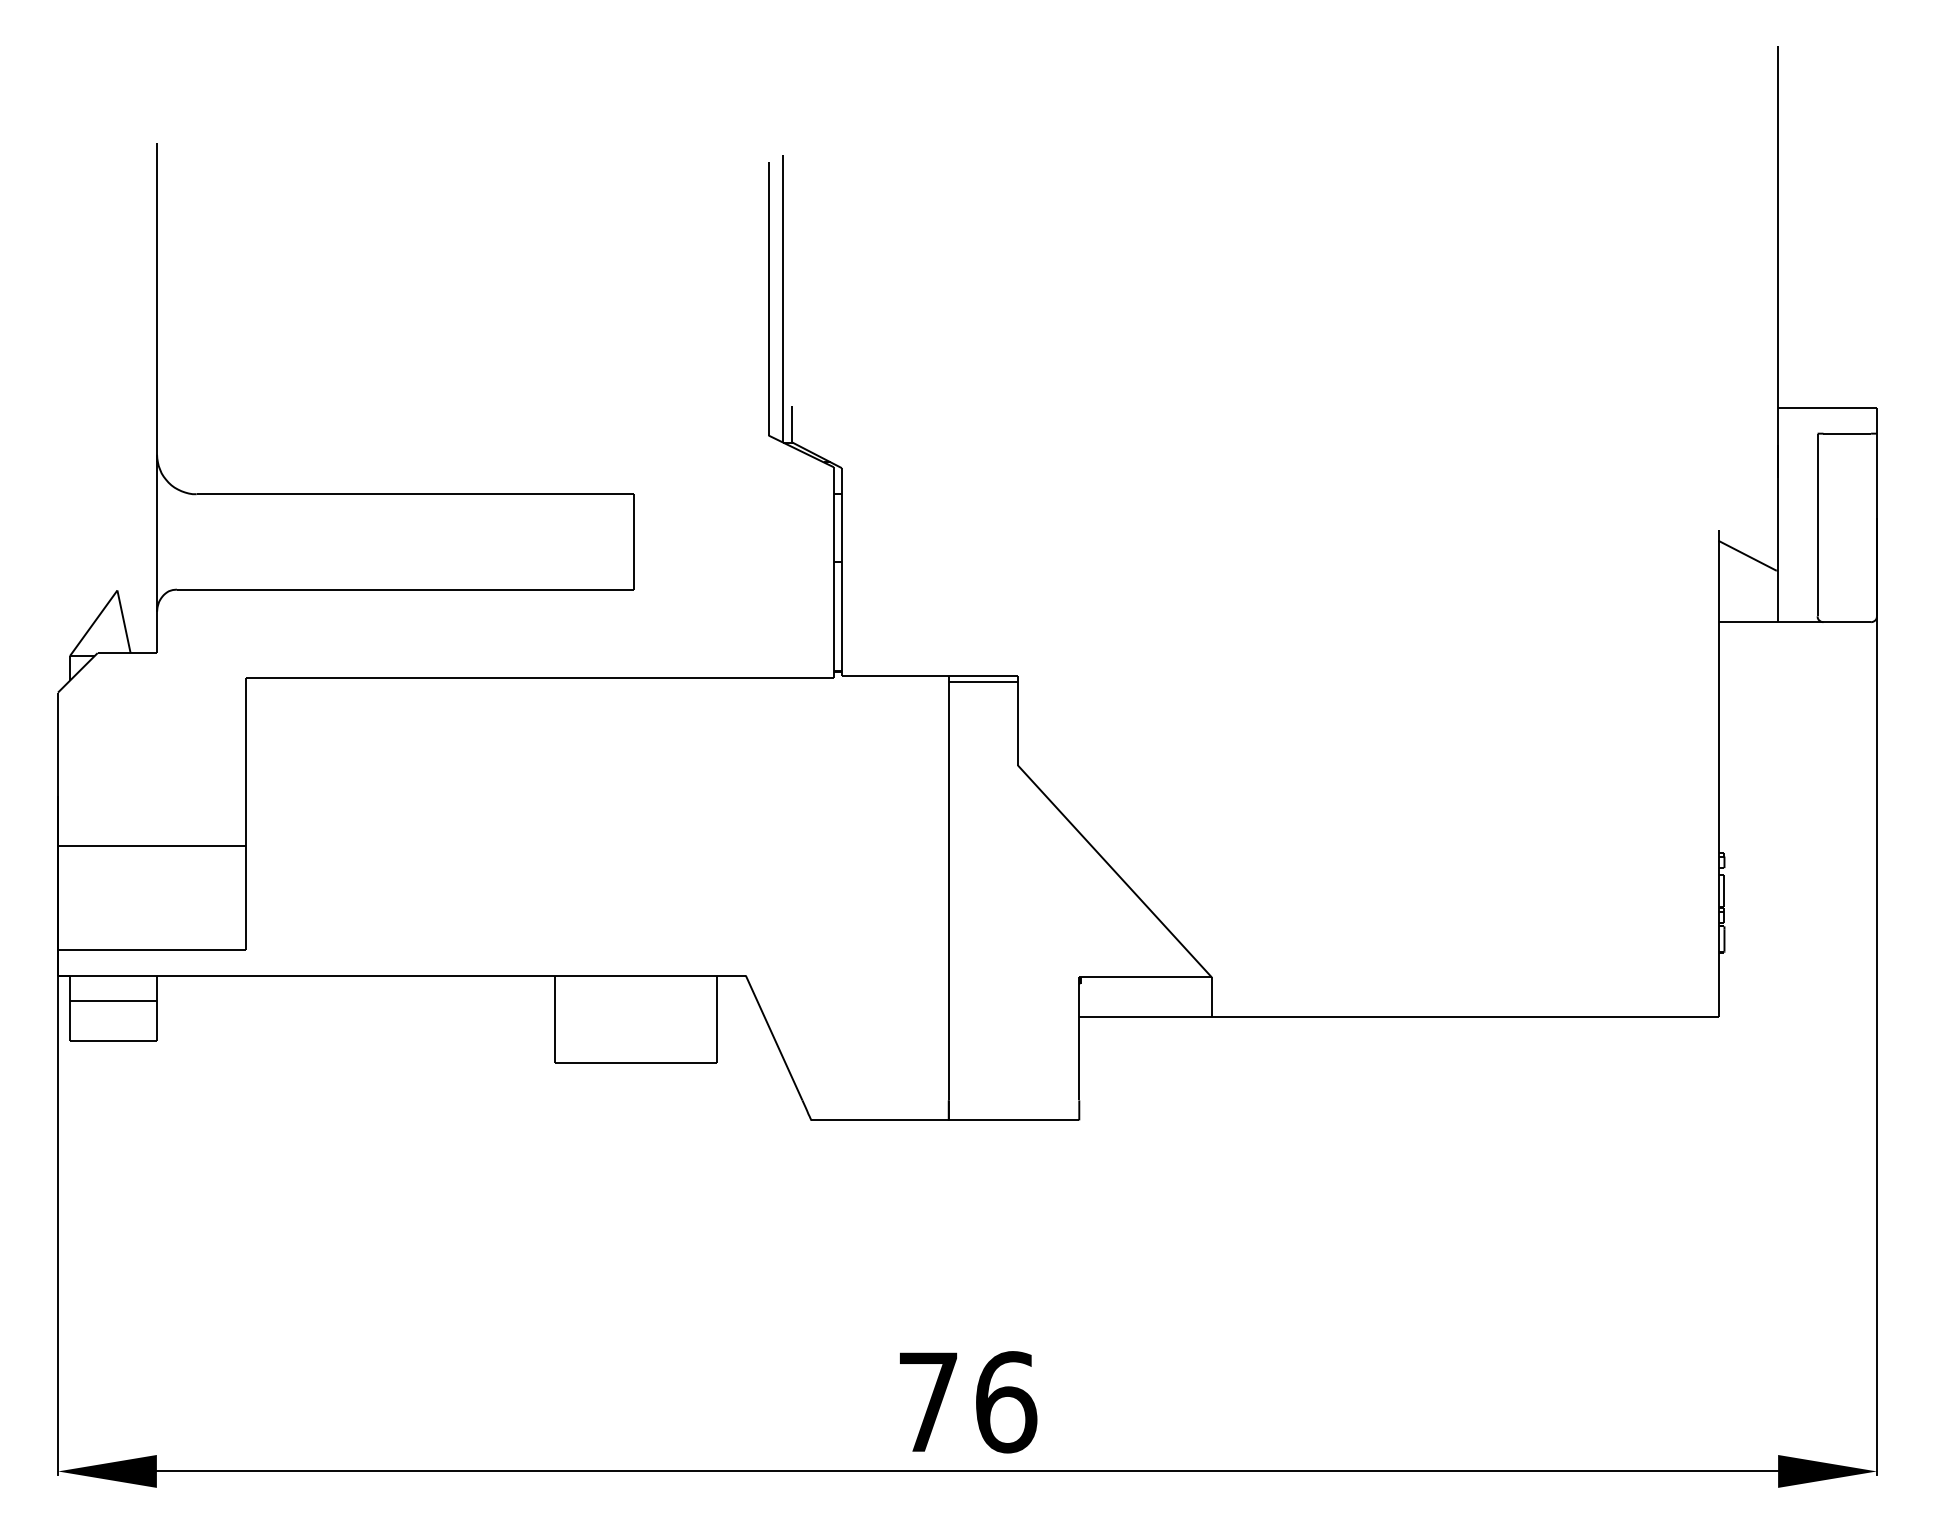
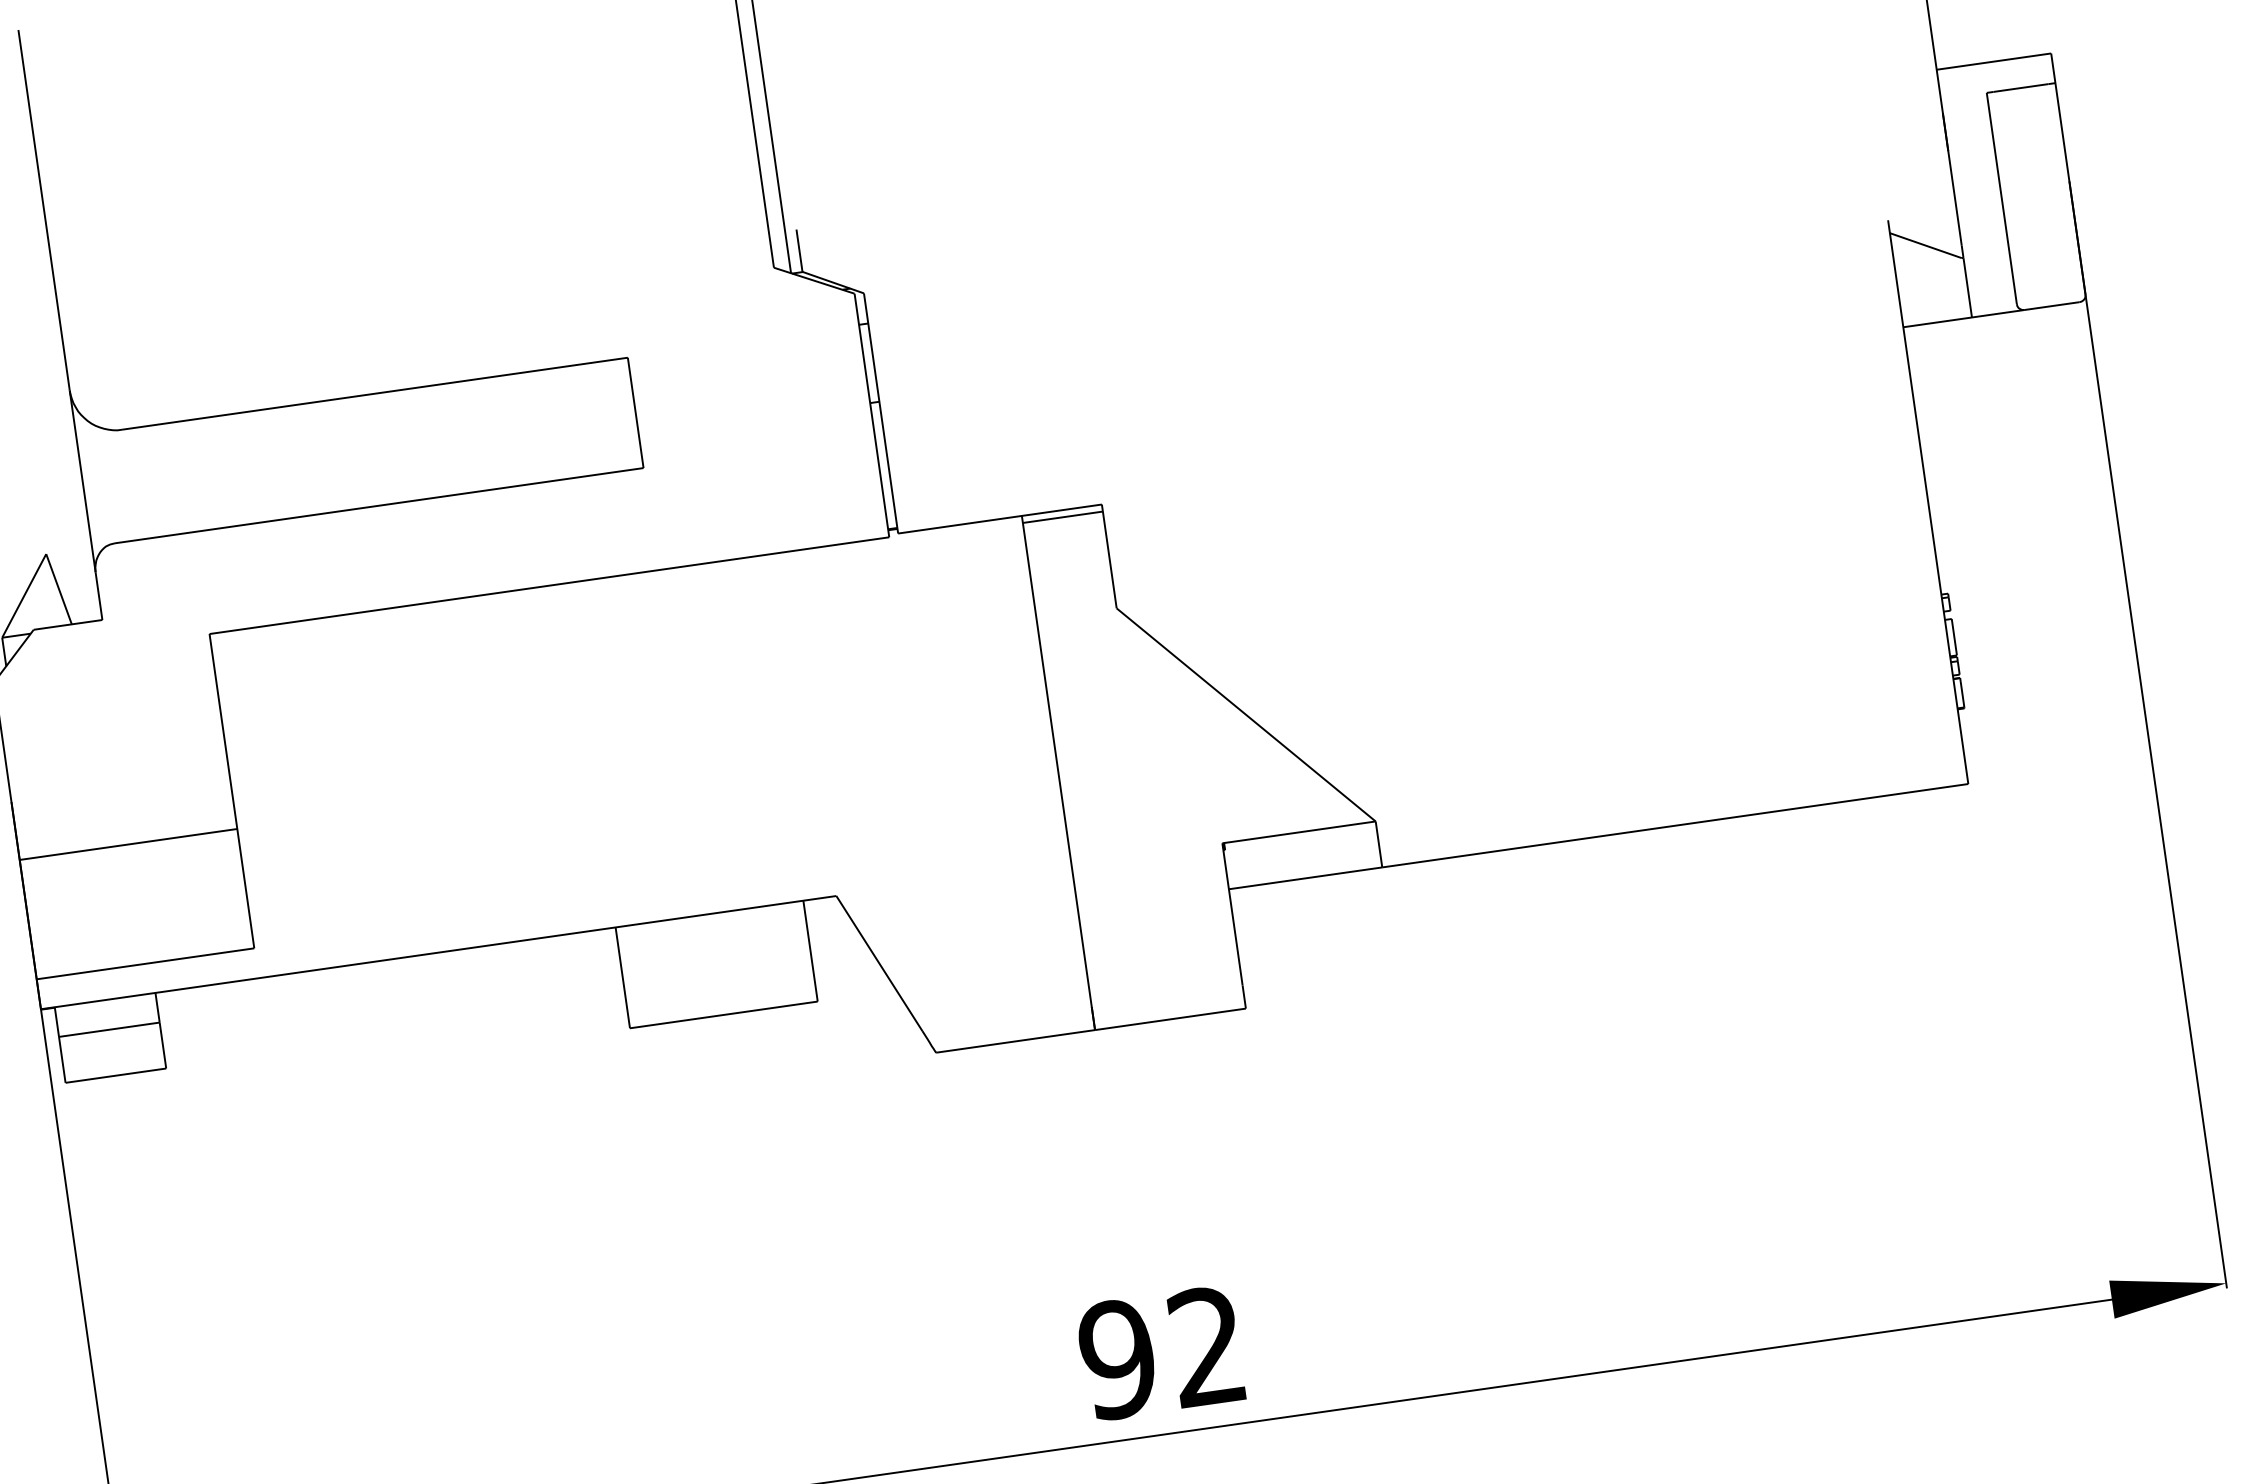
text: (967, 1402) -> (1163, 1353), 76 -> 92

